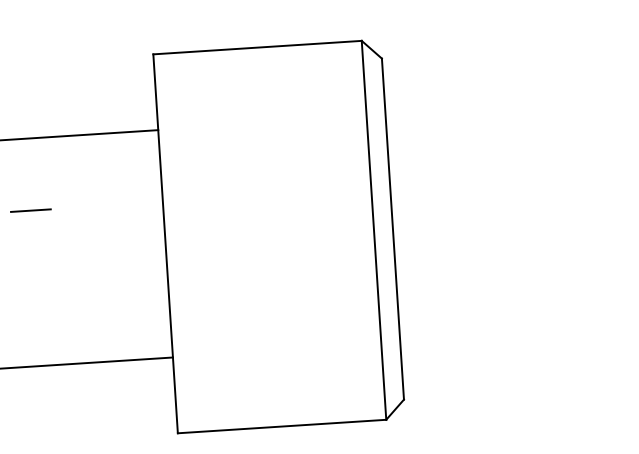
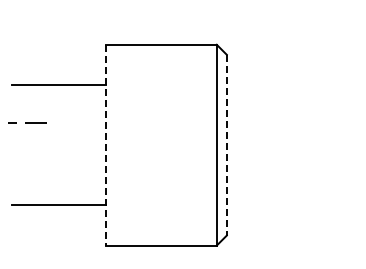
line: (392, 229) -> (226, 145), solid -> dashed
line: (165, 244) -> (106, 145), solid -> dashed

